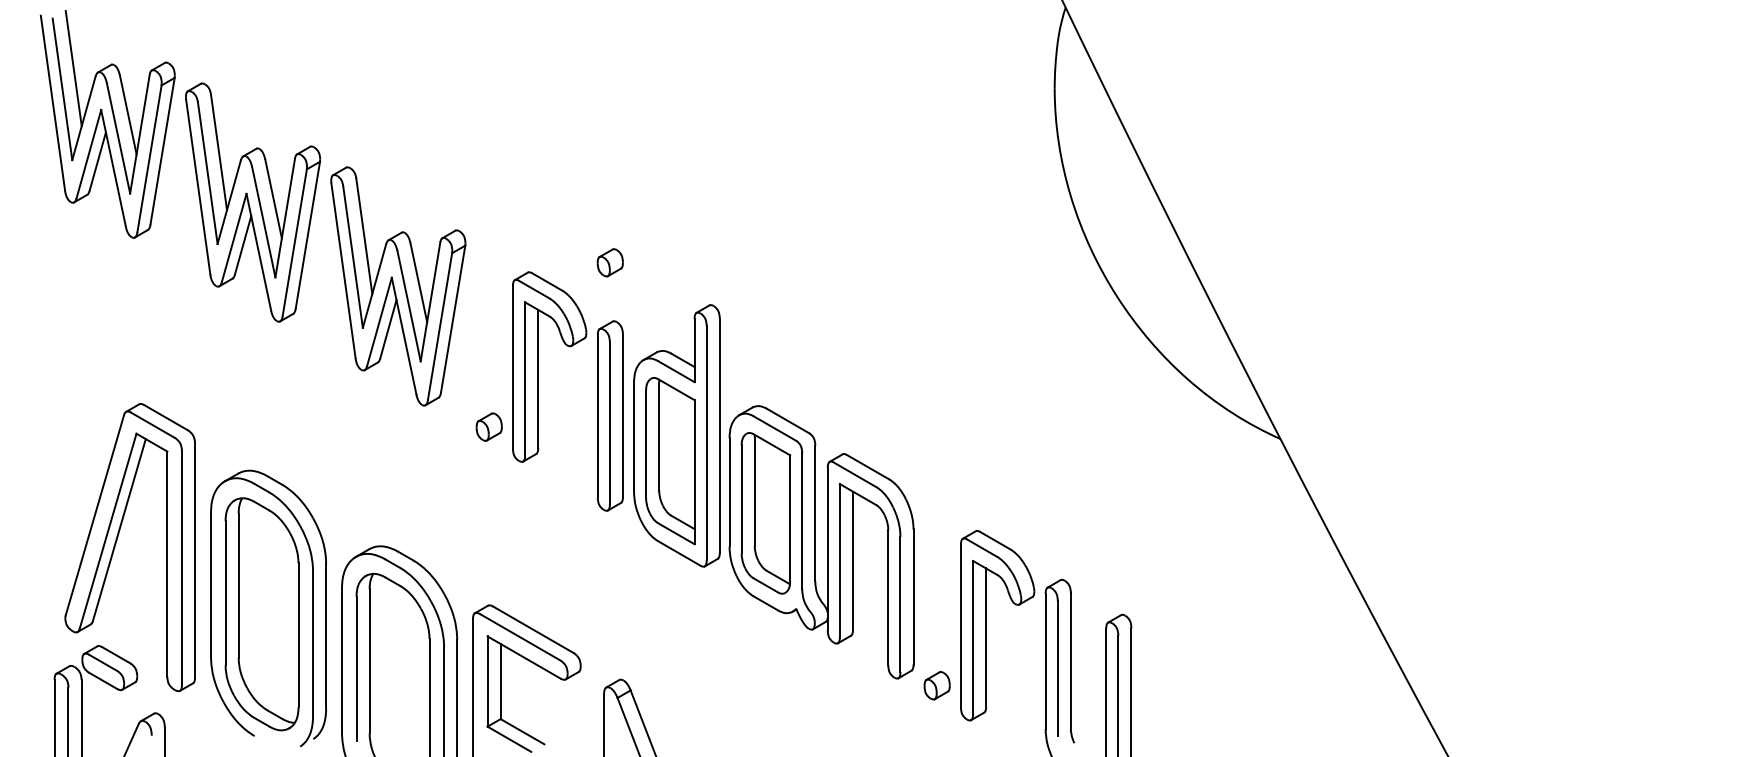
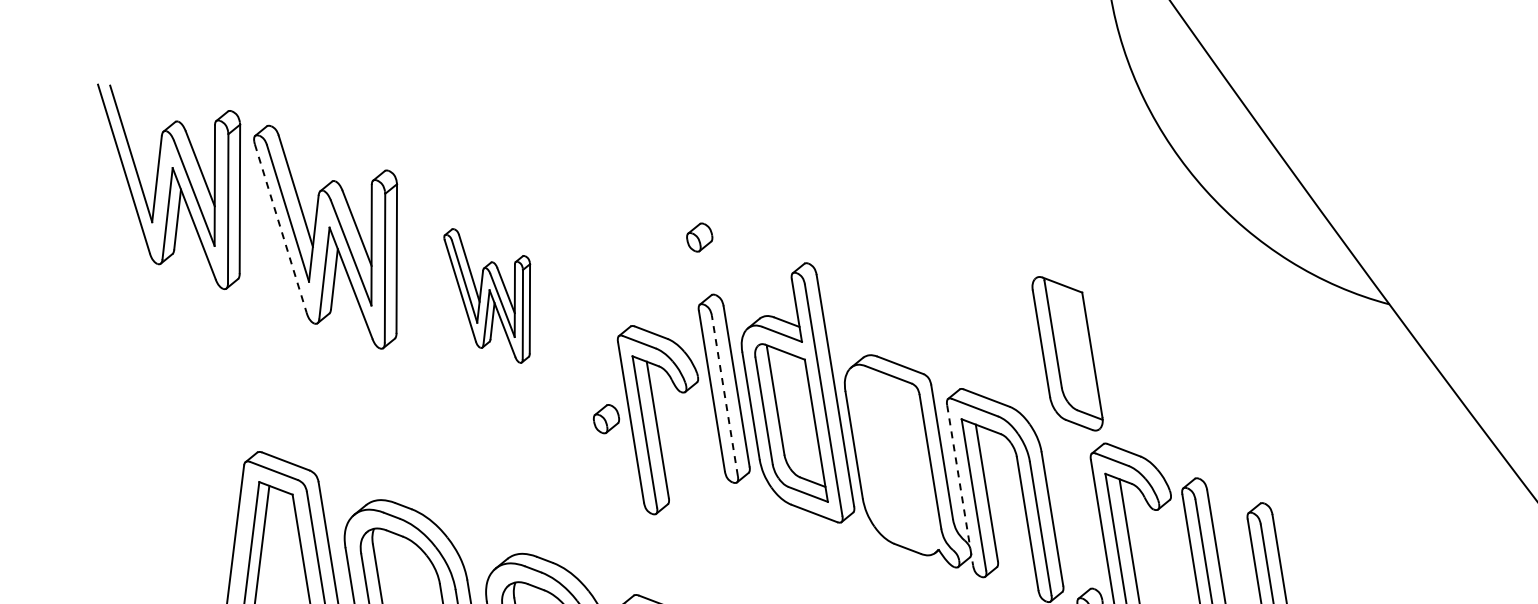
line: (73, 68) -> (138, 131), removed
line: (198, 187) -> (281, 229), solid -> dashed
part: (398, 286) -> (494, 294), size x0.6
part: (538, 366) -> (656, 417), moved
line: (609, 422) -> (724, 395), solid -> dashed
part: (765, 513) -> (1067, 353), moved
line: (827, 549) -> (959, 485), solid -> dashed

